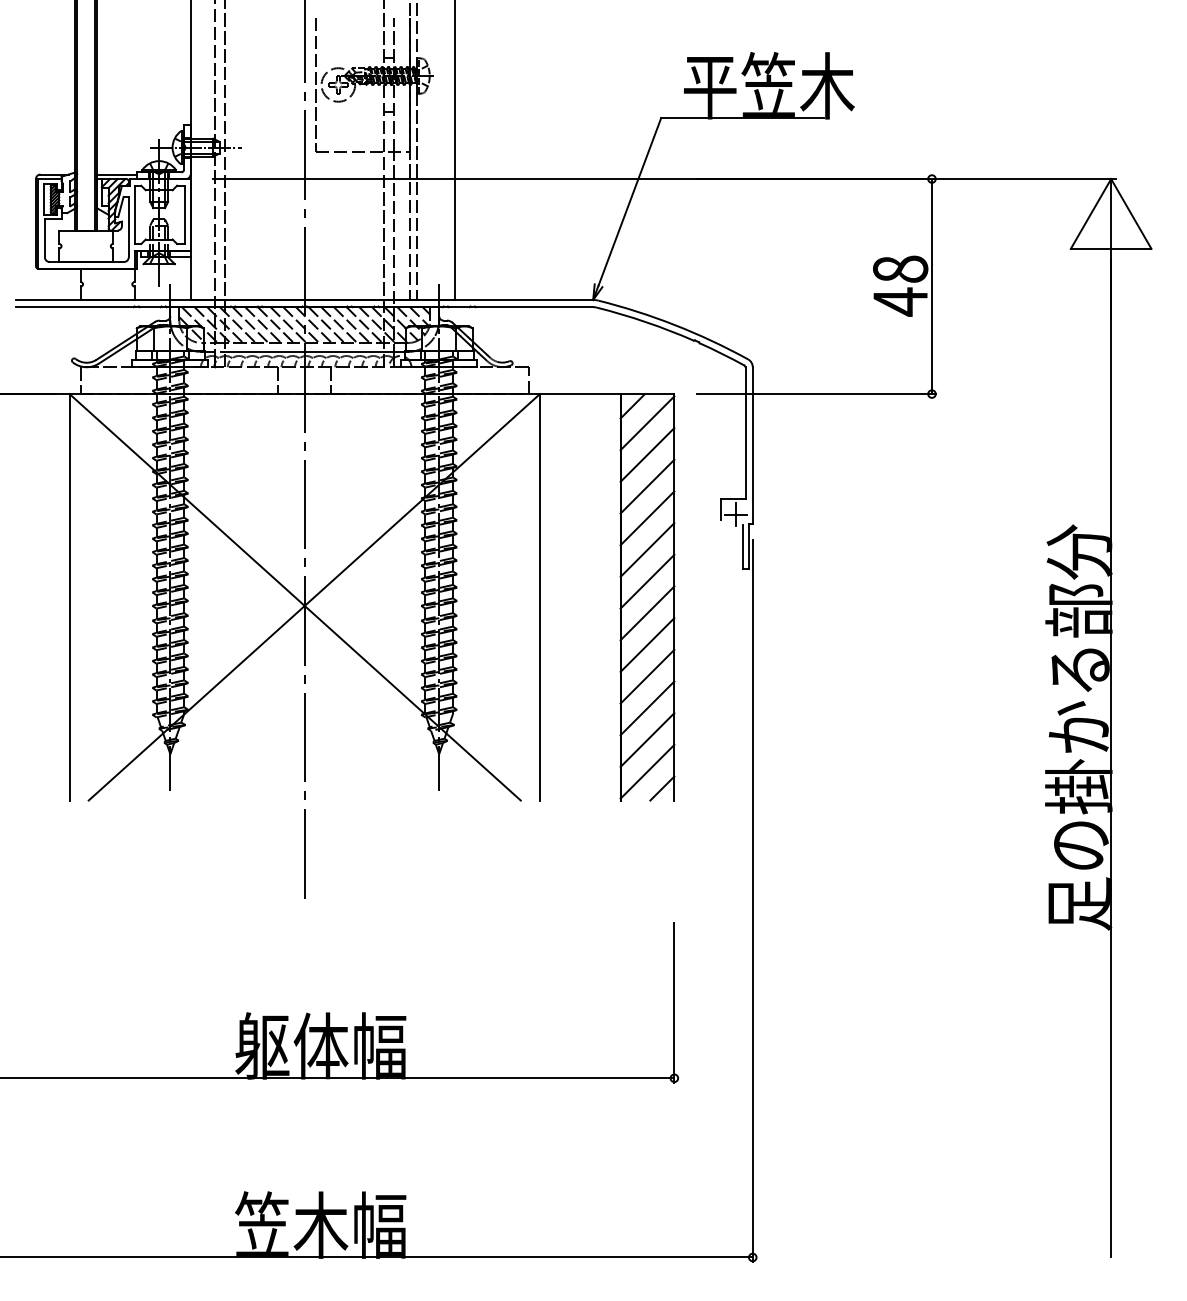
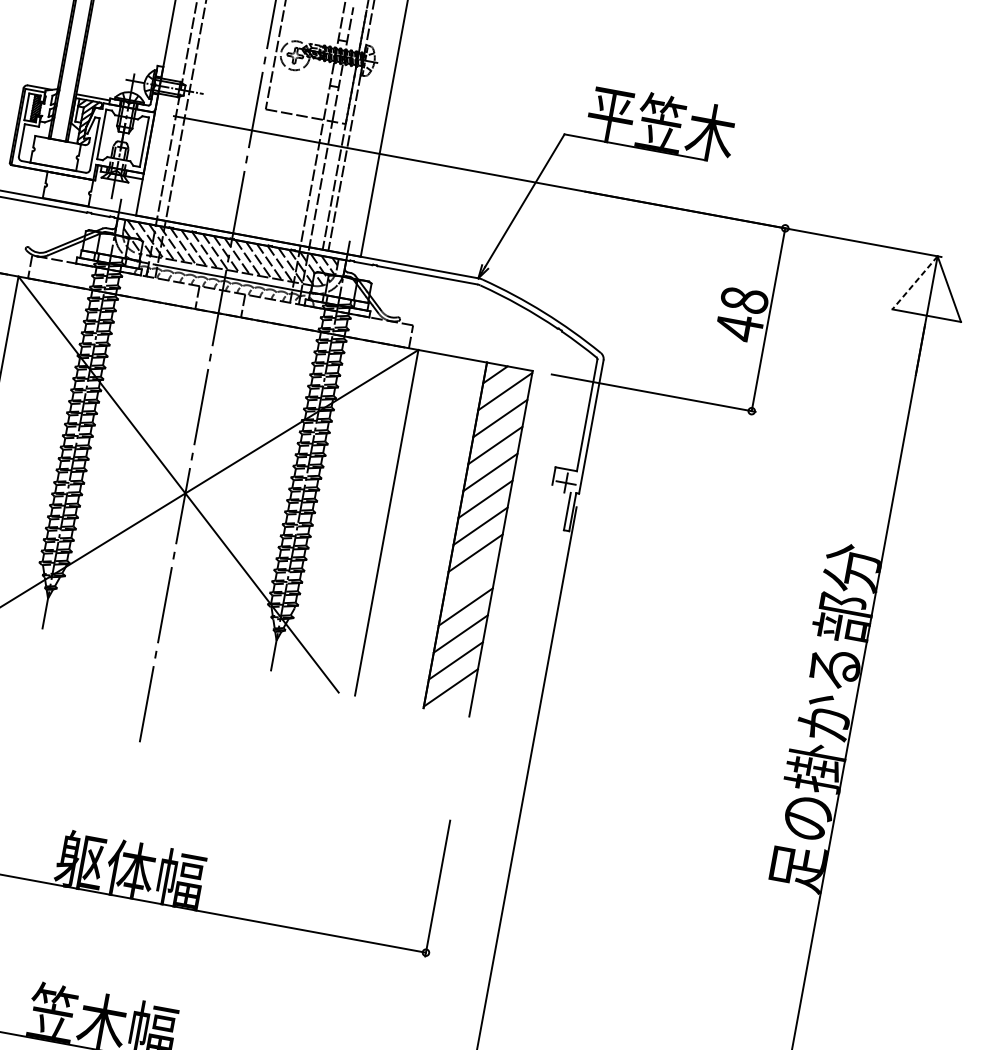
line: (1090, 214) -> (914, 283), solid -> dashed
line: (647, 644) -> (470, 579), removed
line: (662, 788) -> (461, 704), removed

